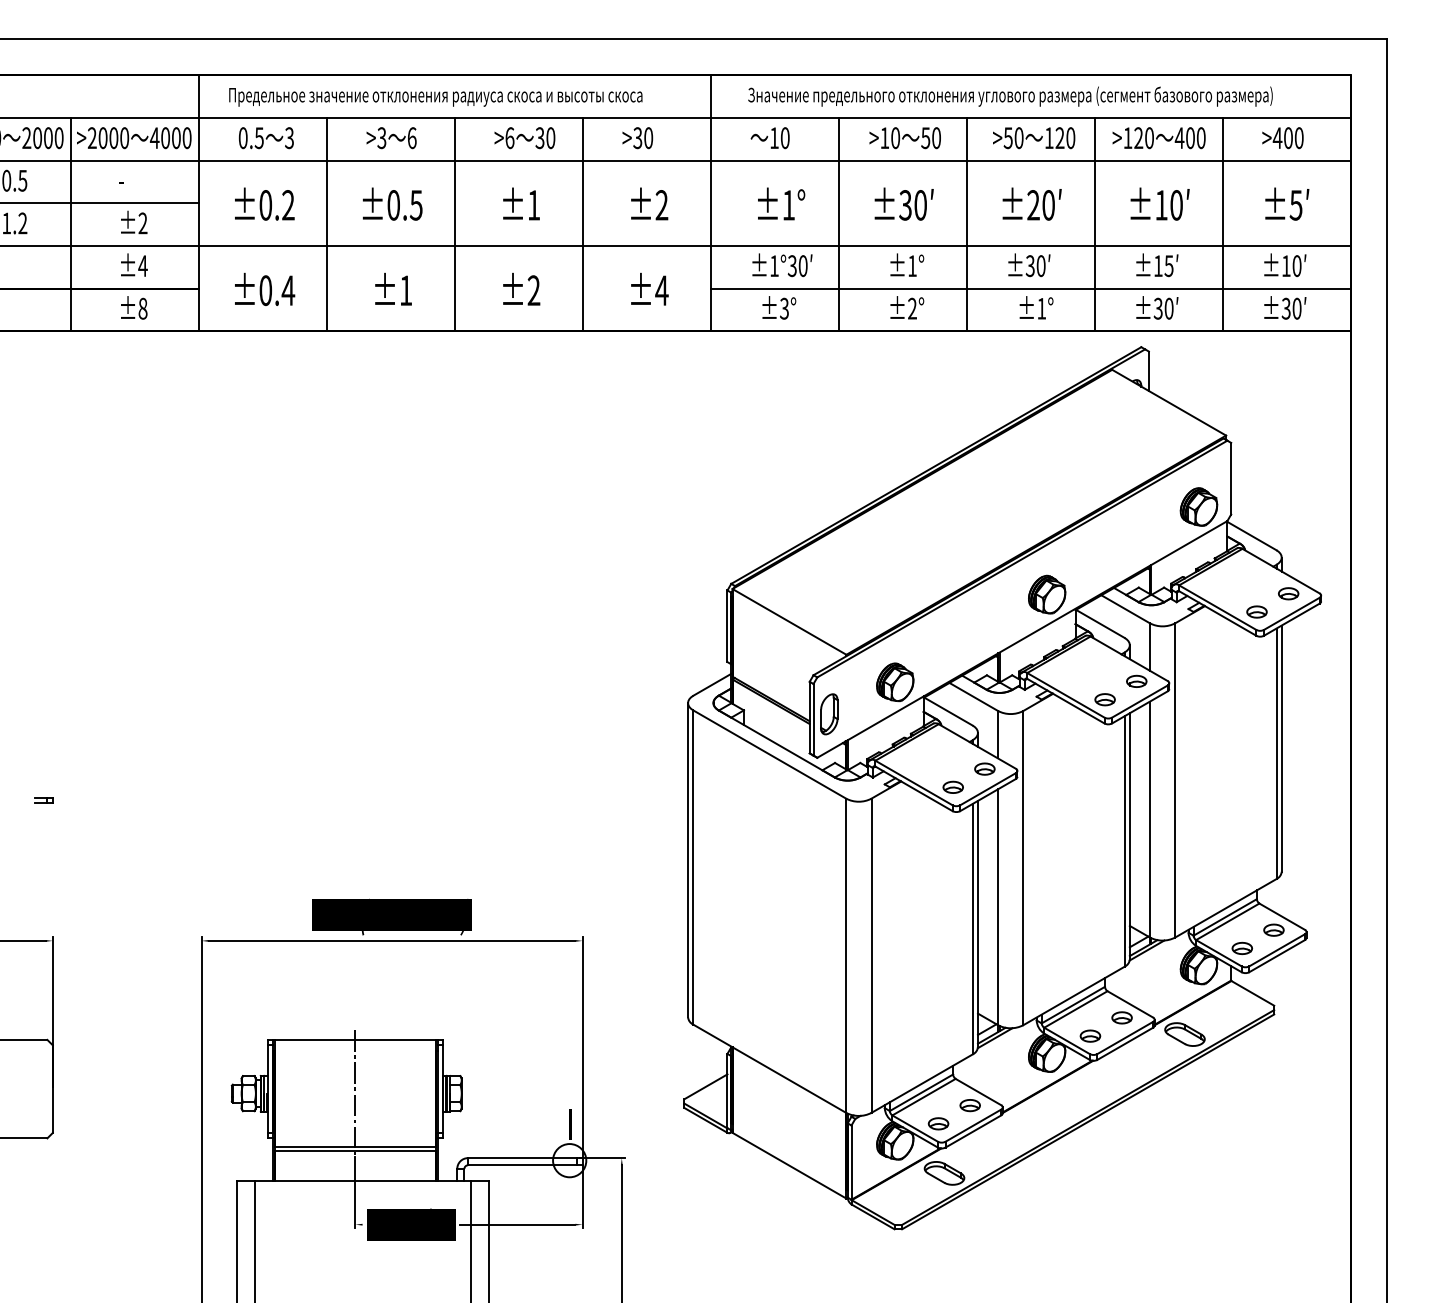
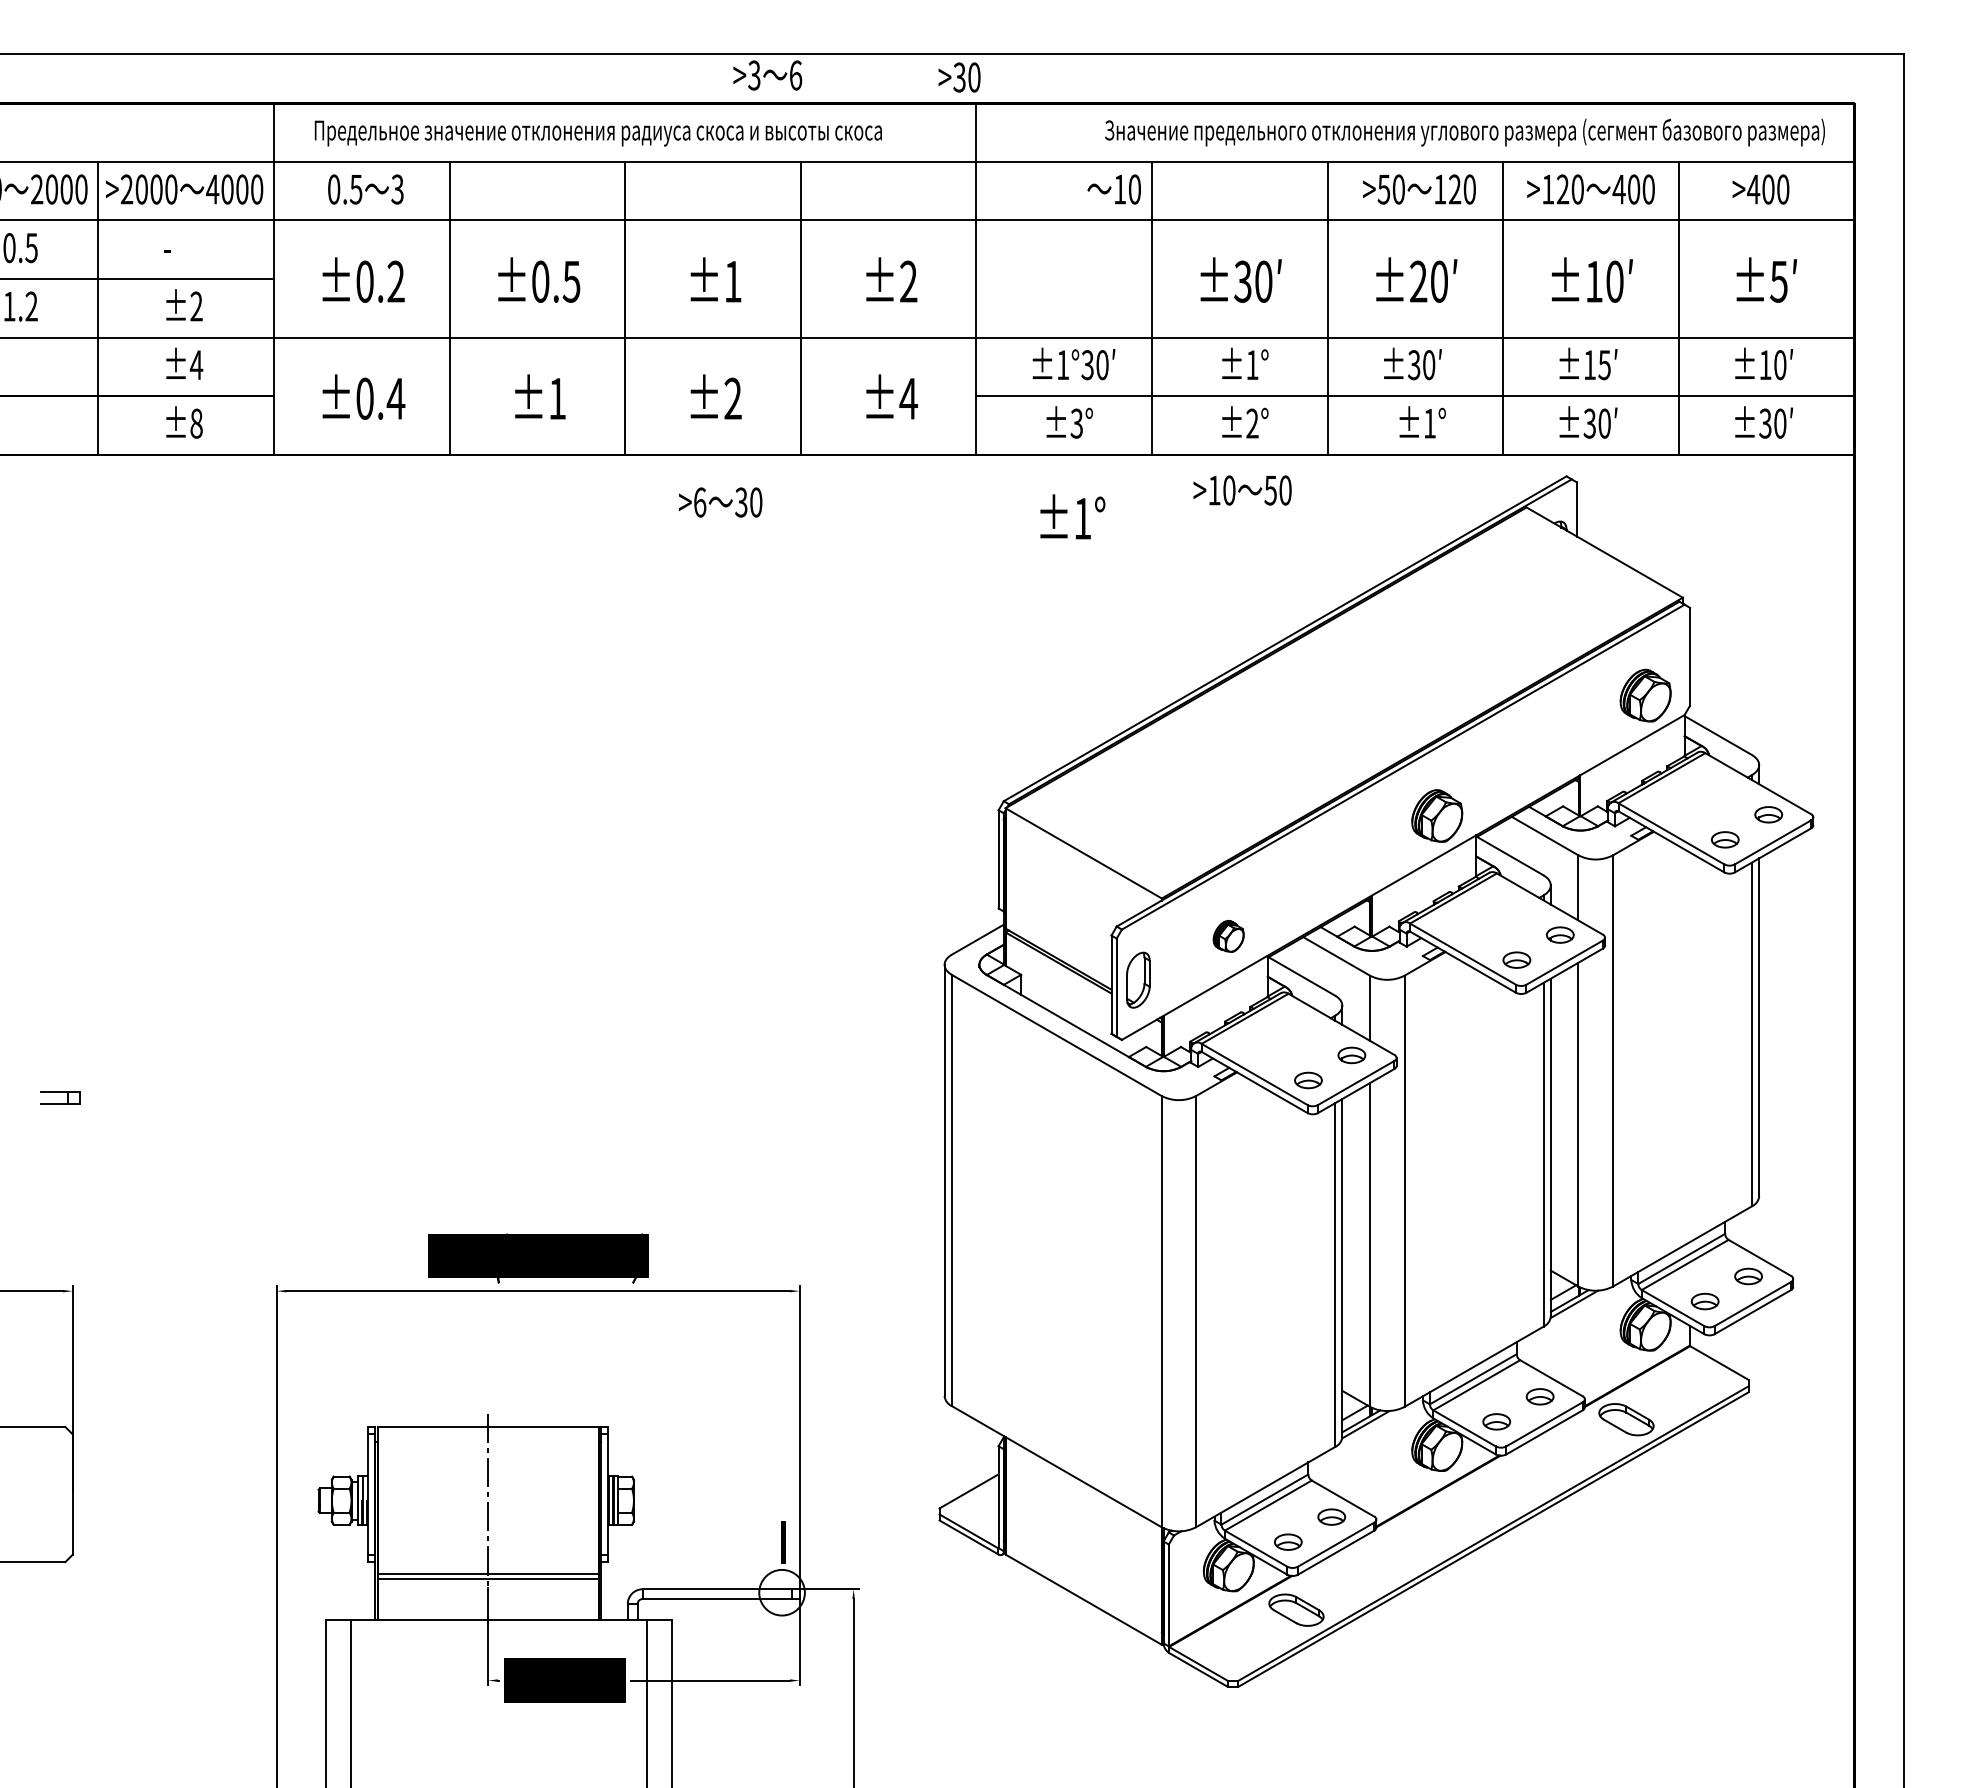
text: (1010, 96) -> (1464, 132), moved
text: (391, 138) -> (767, 75), moved
text: (524, 138) -> (720, 502), moved
text: (637, 138) -> (959, 77), moved
text: (769, 138) -> (1113, 189), moved
text: (905, 138) -> (1242, 490), moved
text: (781, 203) -> (1072, 516), moved
part: (894, 682) -> (1228, 936), size x0.6
part: (43, 799) -> (60, 1097), size x1.6

